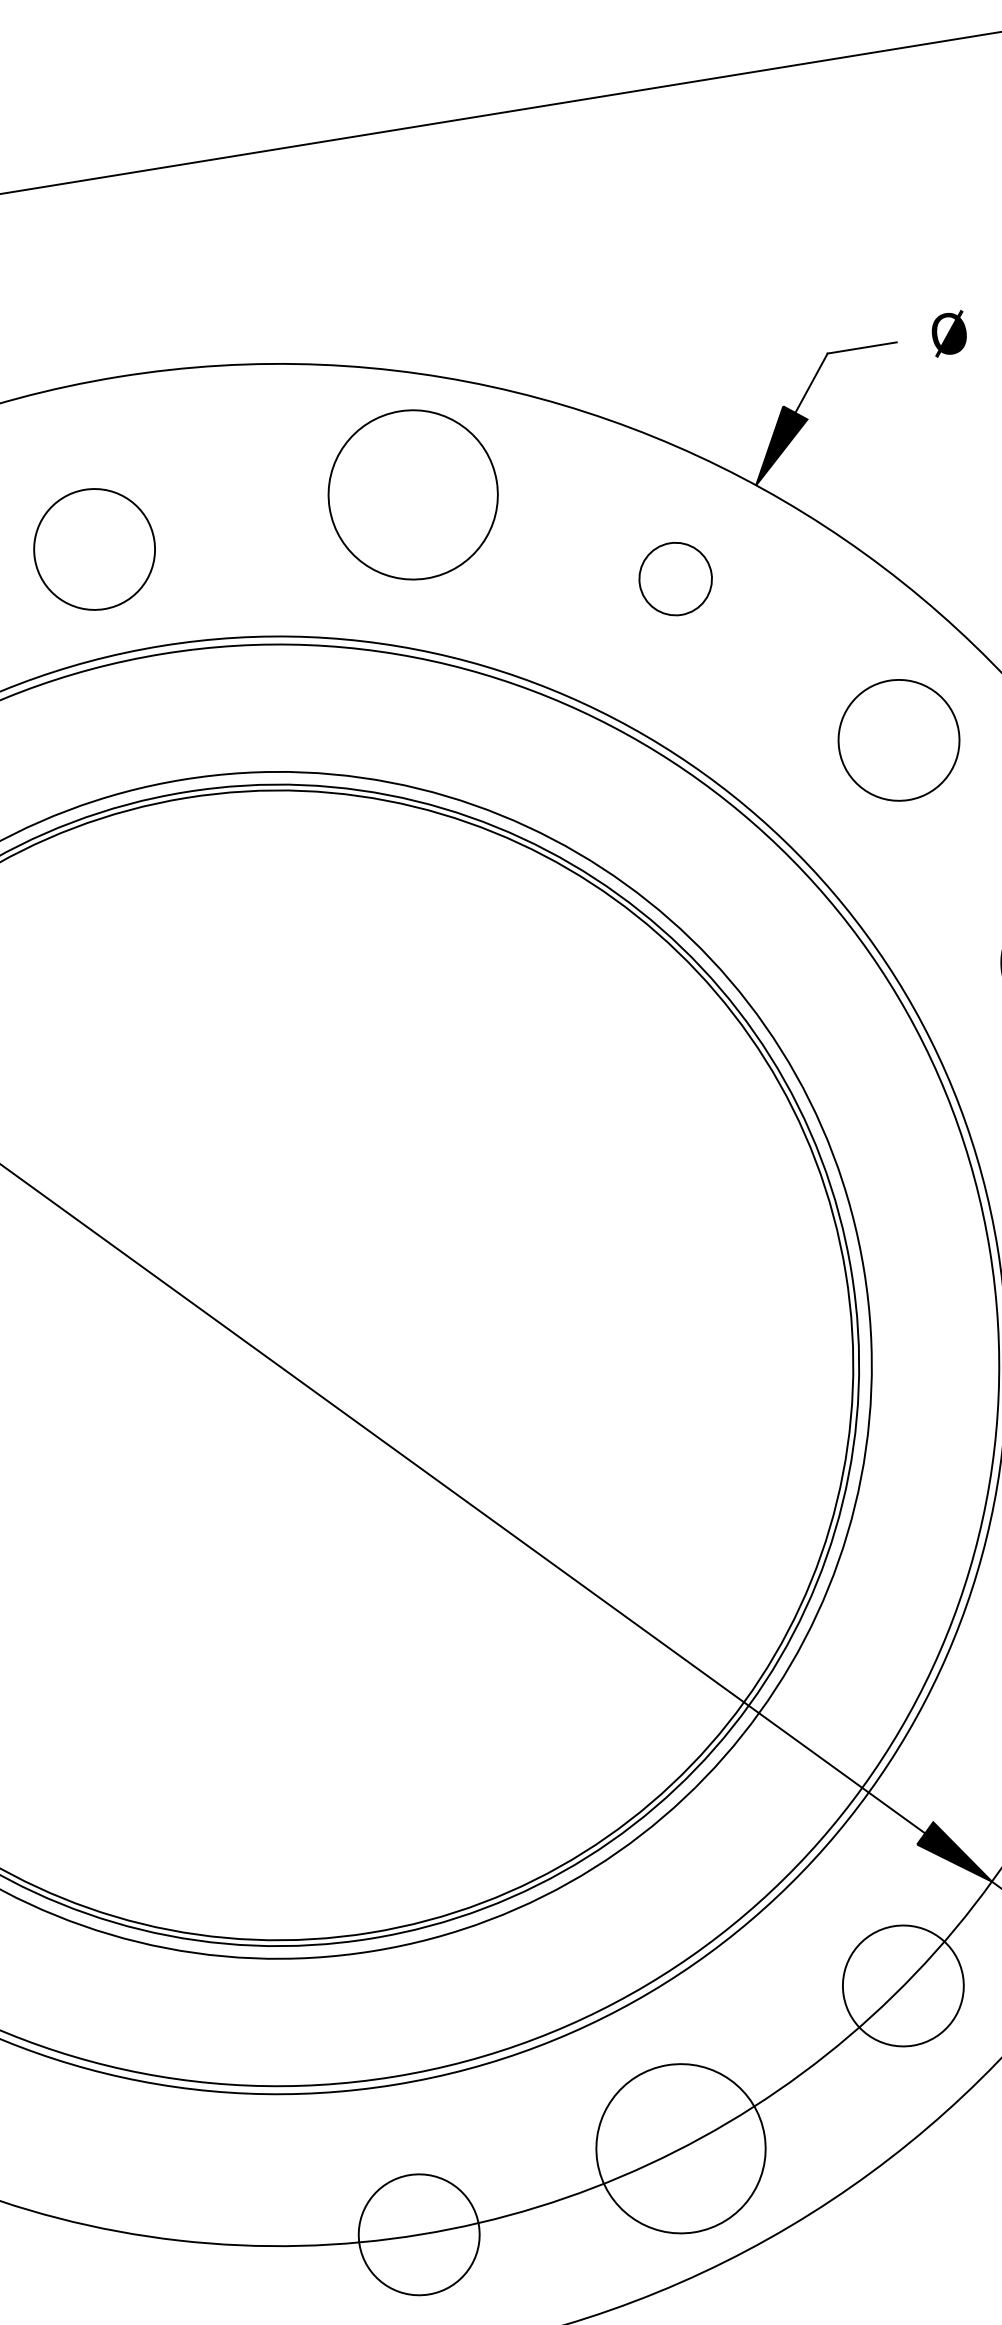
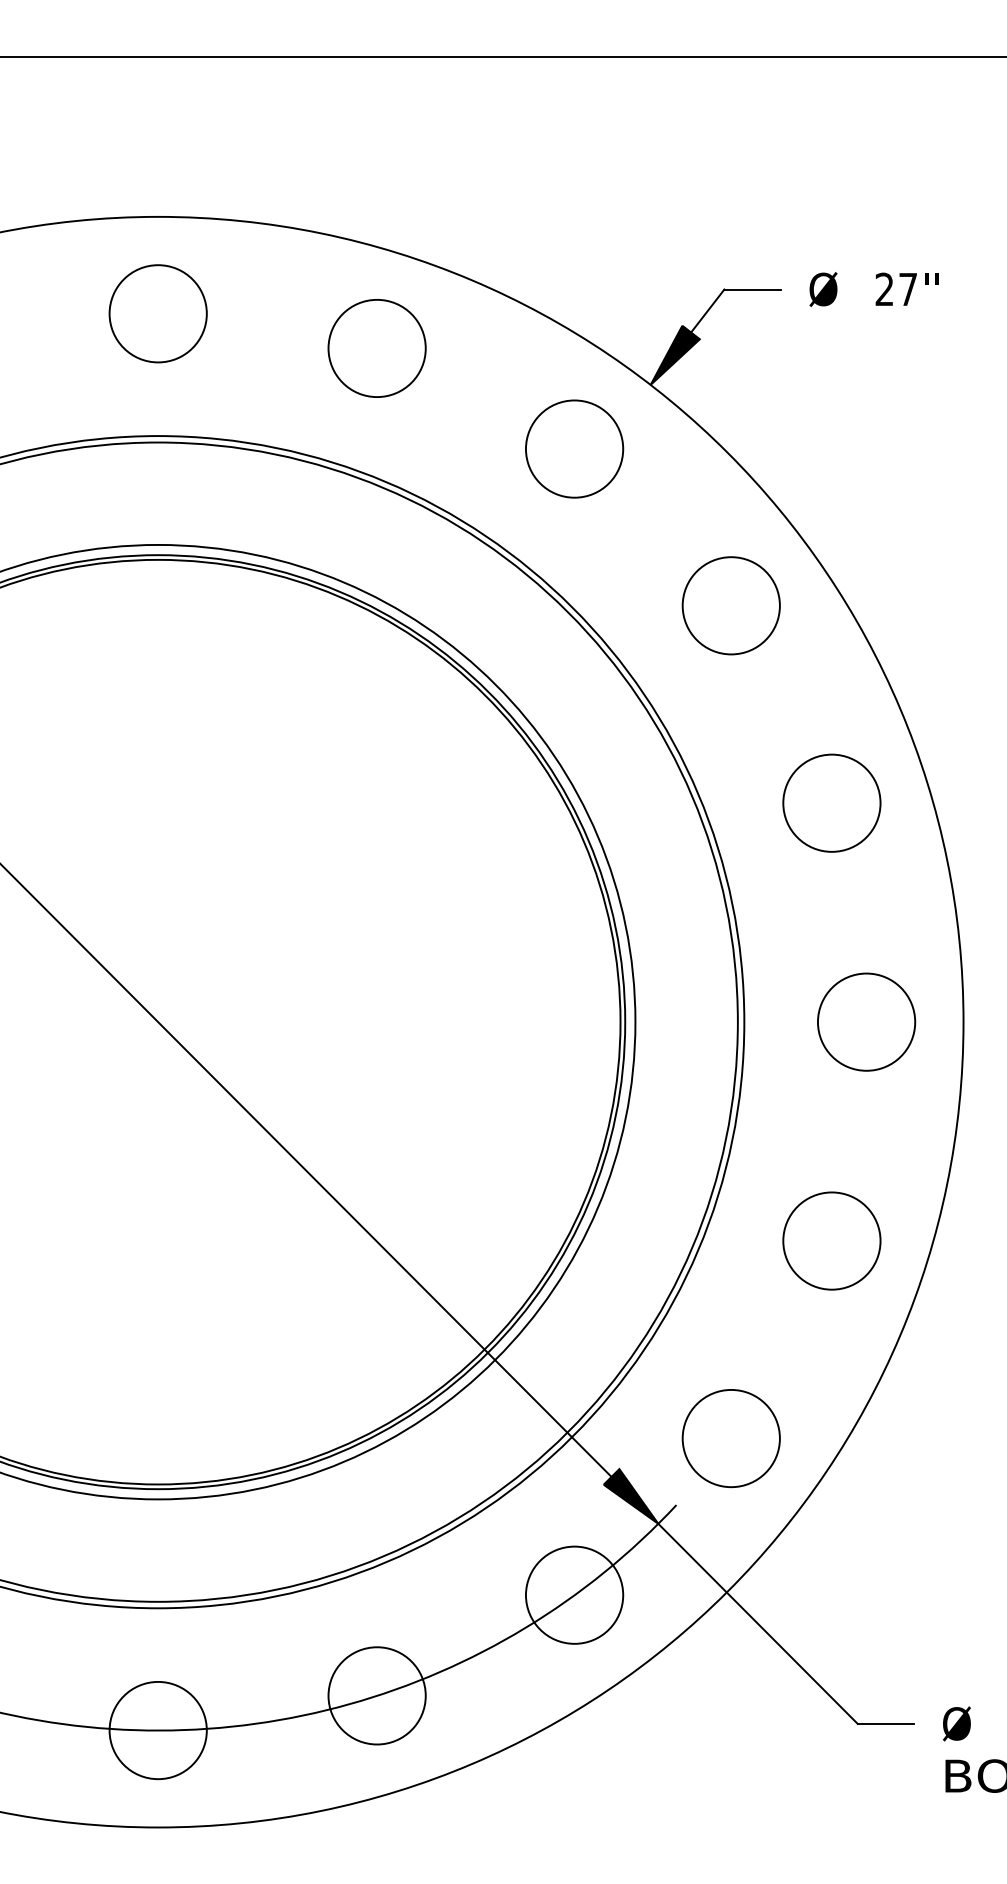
circle: (412, 495) -> (376, 348), size x0.71
circle: (93, 549) -> (157, 313), moved
circle: (675, 578) -> (574, 448), size x1.67
circle: (680, 2148) -> (376, 1695), size x0.71

